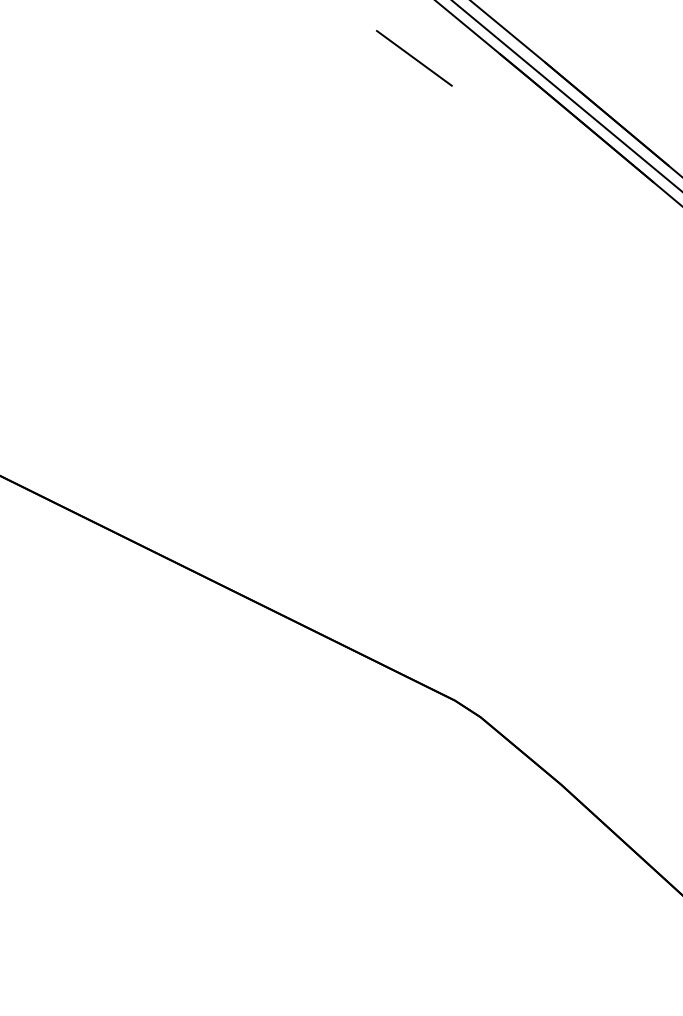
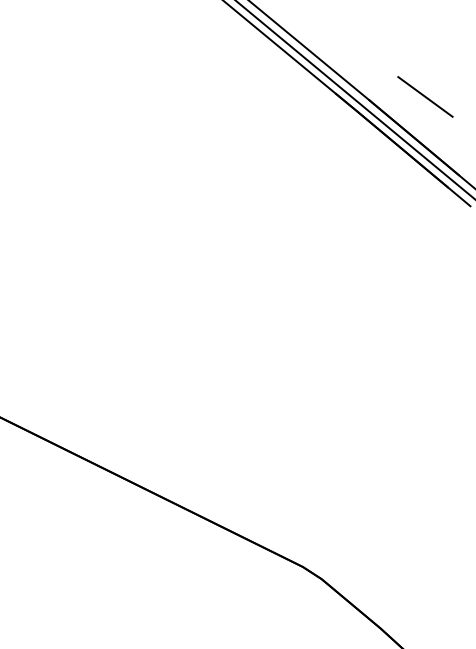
line: (414, 58) -> (425, 97), moved

